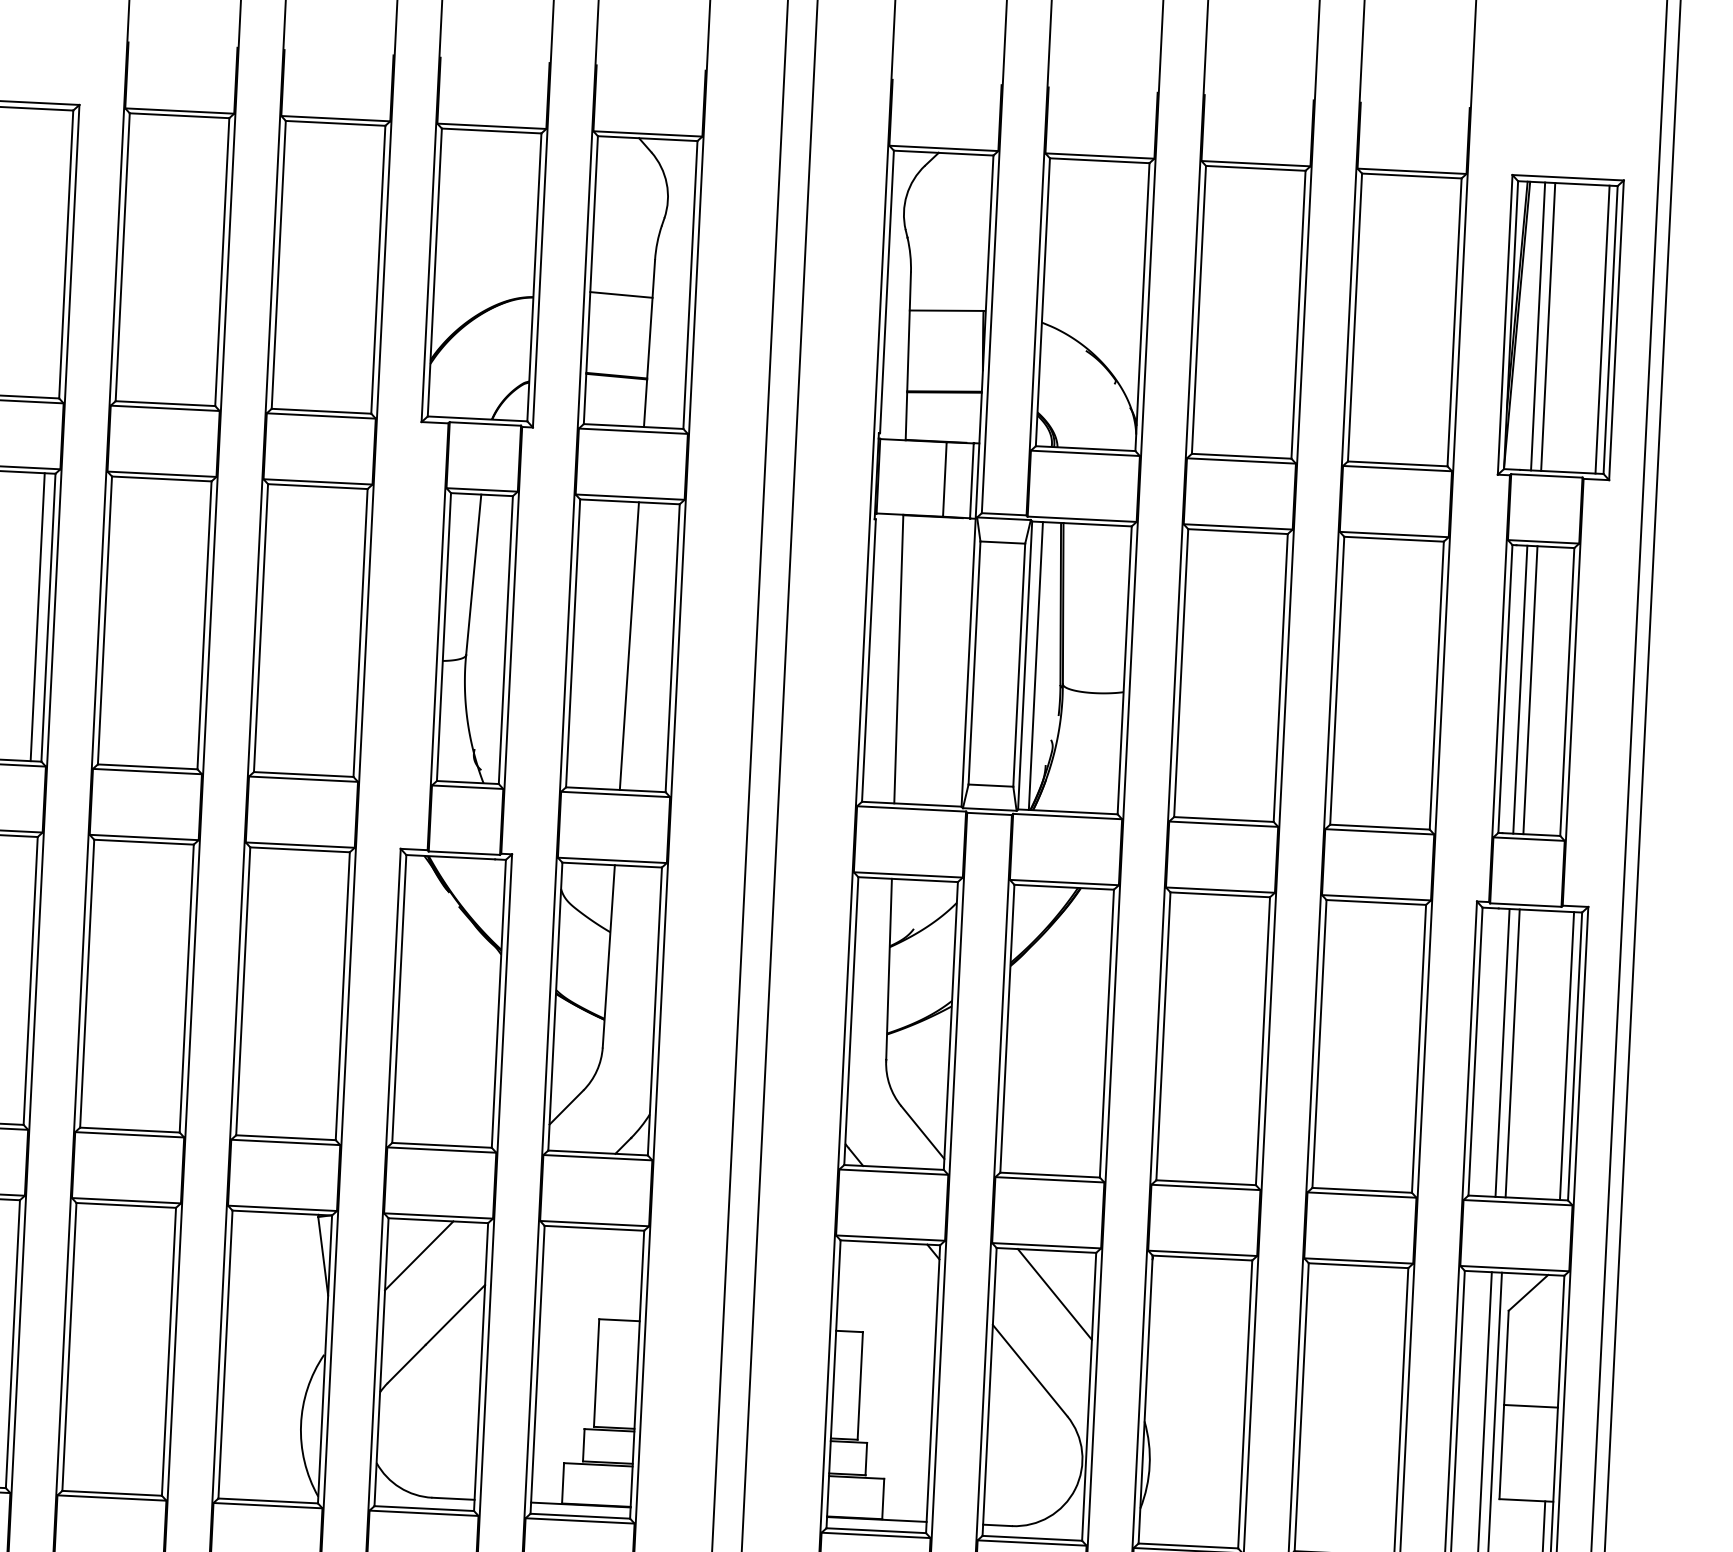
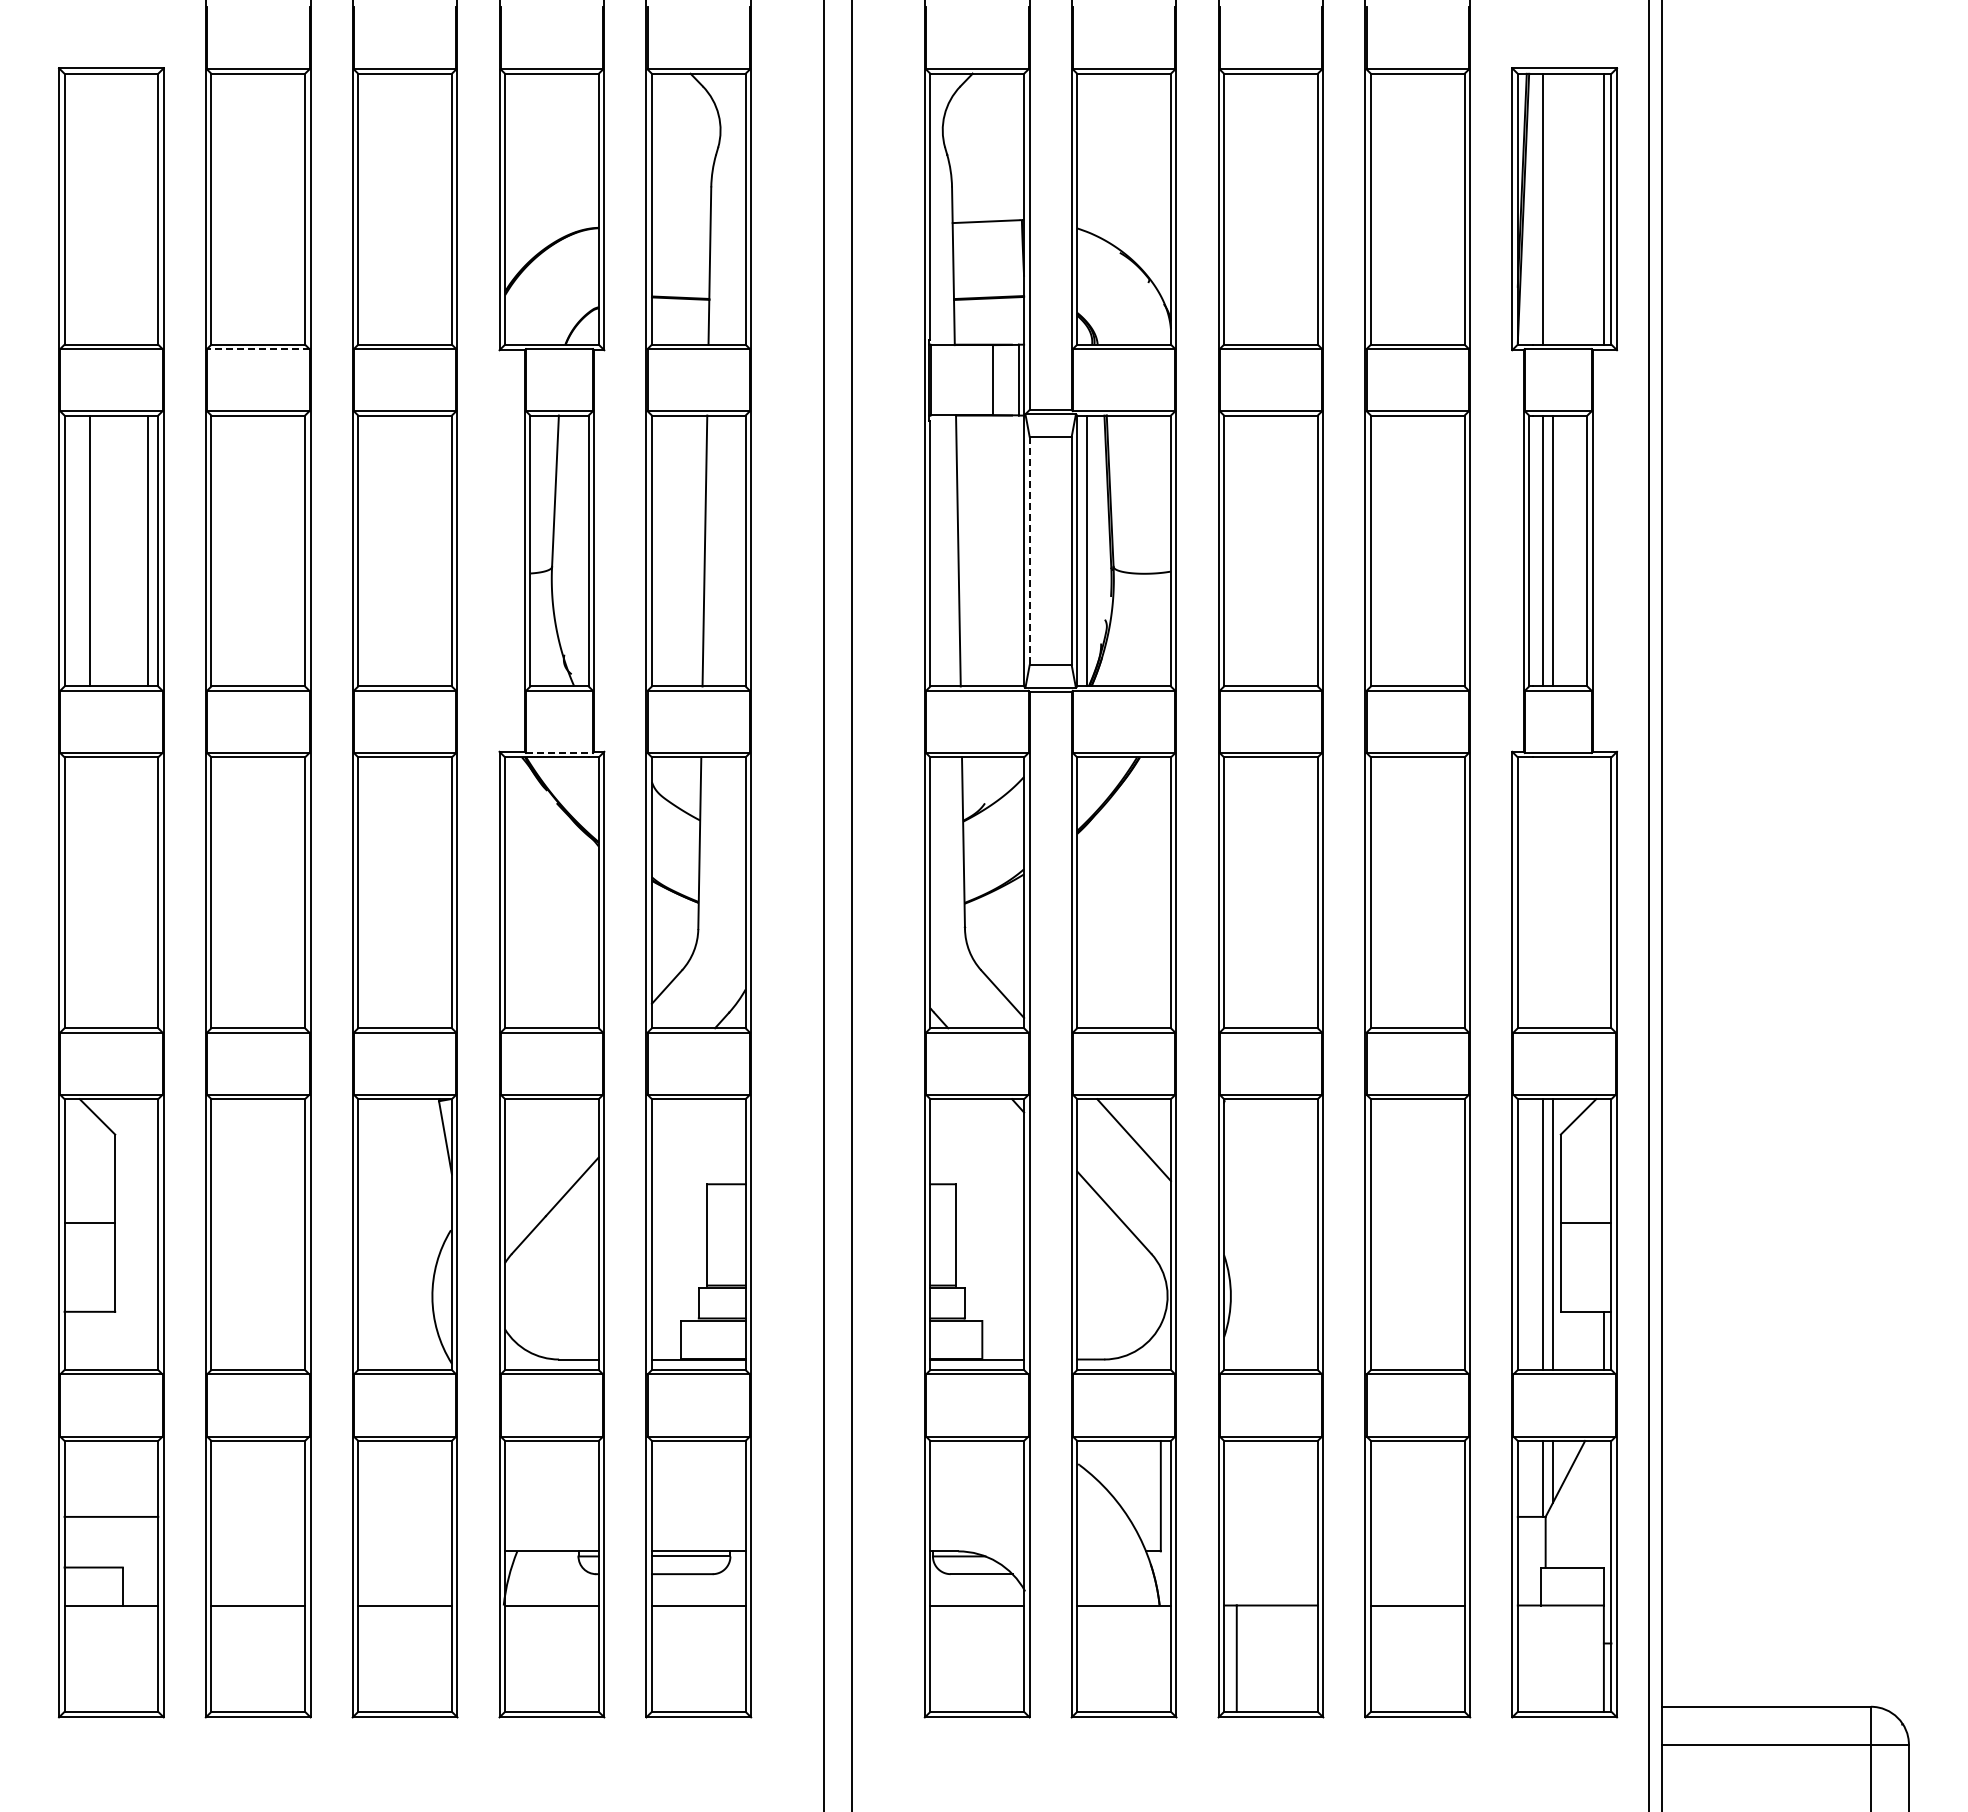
line: (620, 294) -> (680, 221), removed
line: (1547, 326) -> (1552, 208), removed
line: (164, 408) -> (257, 349), solid -> dashed
line: (974, 663) -> (1029, 551), solid -> dashed
line: (464, 852) -> (559, 752), solid -> dashed
line: (1502, 1052) -> (1543, 892), removed
line: (1512, 1053) -> (1552, 892), removed
line: (1566, 1055) -> (1603, 892), removed
line: (419, 1255) -> (535, 1132), removed

